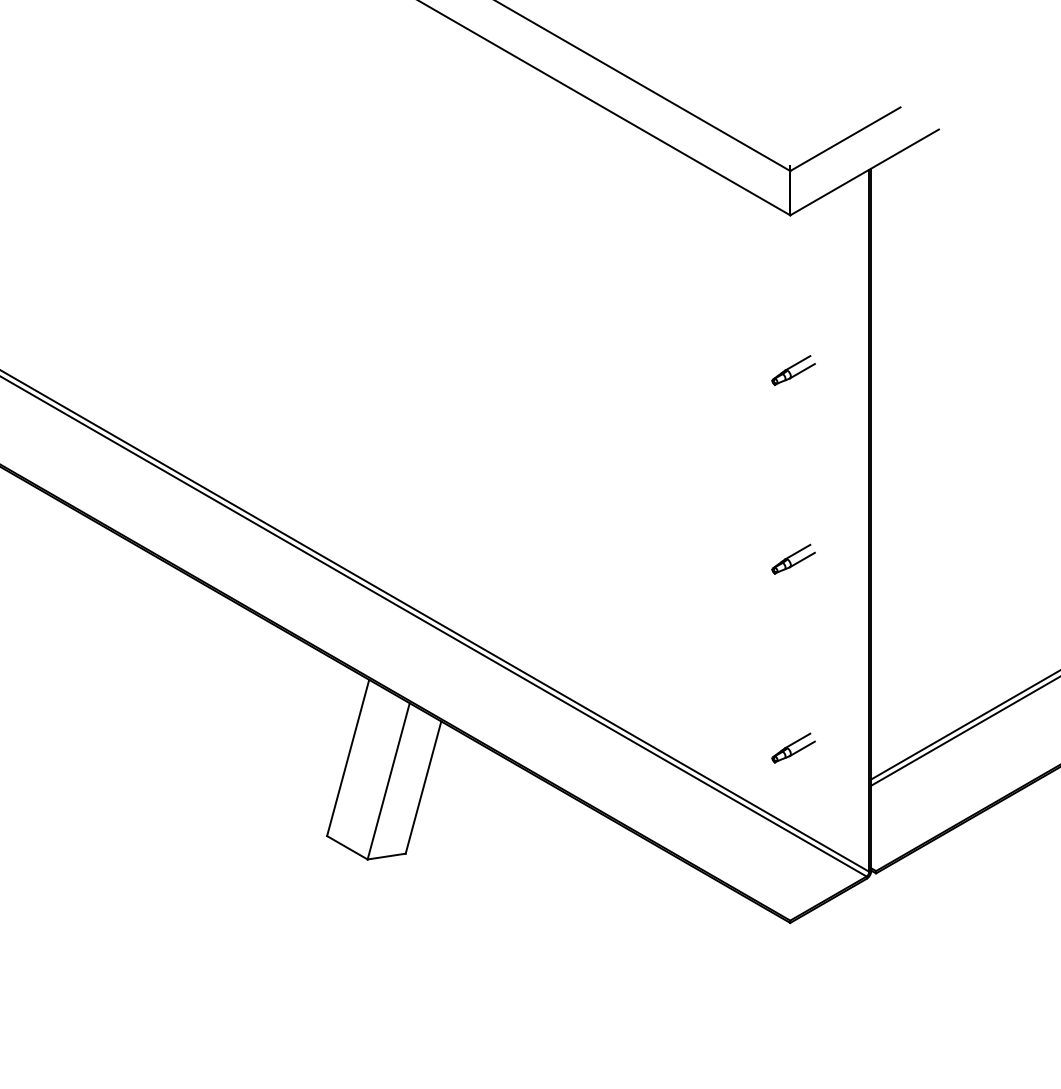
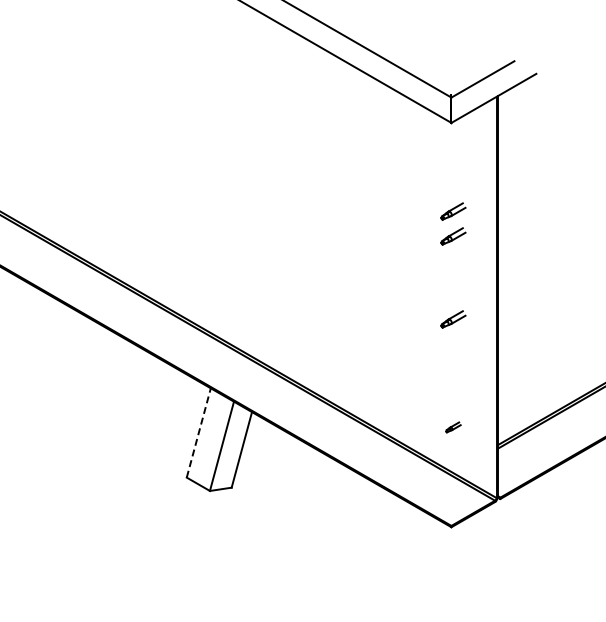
part: (793, 414) -> (453, 236), added
part: (793, 748) -> (453, 427), size x0.6
line: (347, 757) -> (198, 432), solid -> dashed

